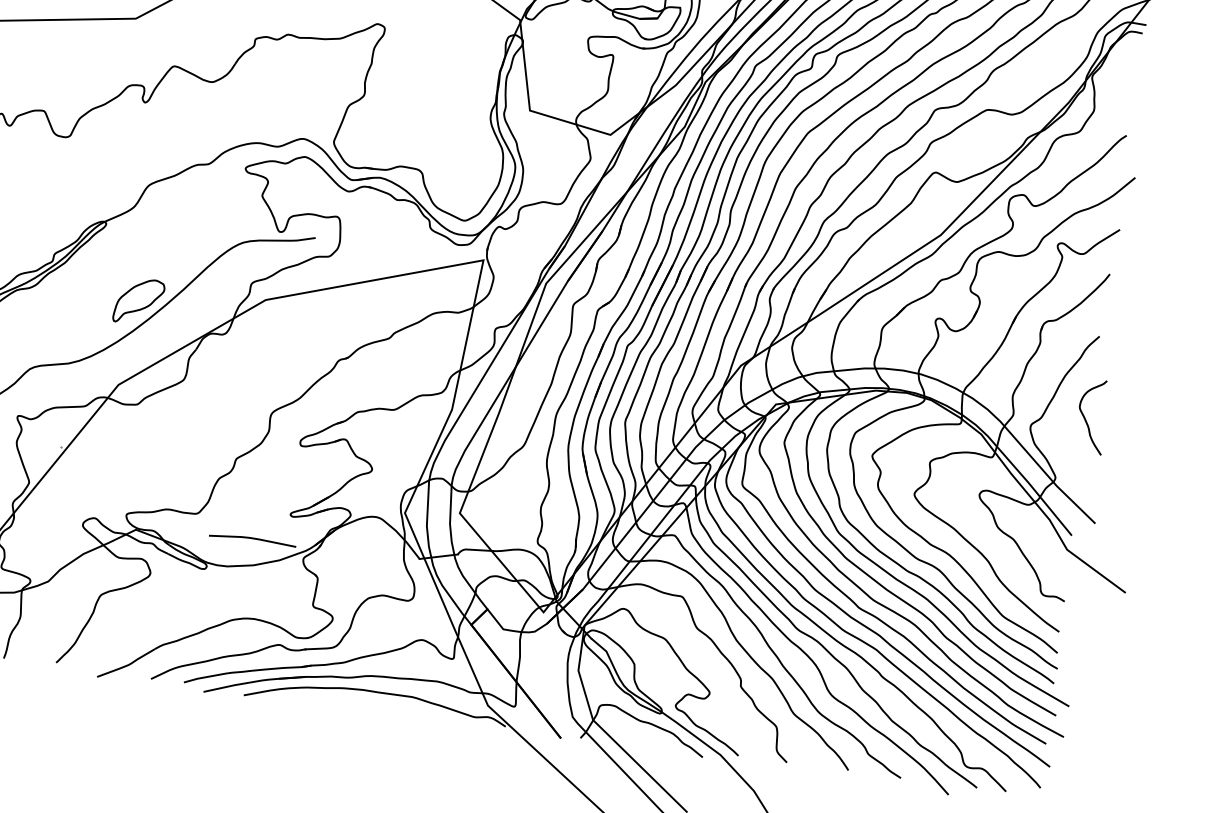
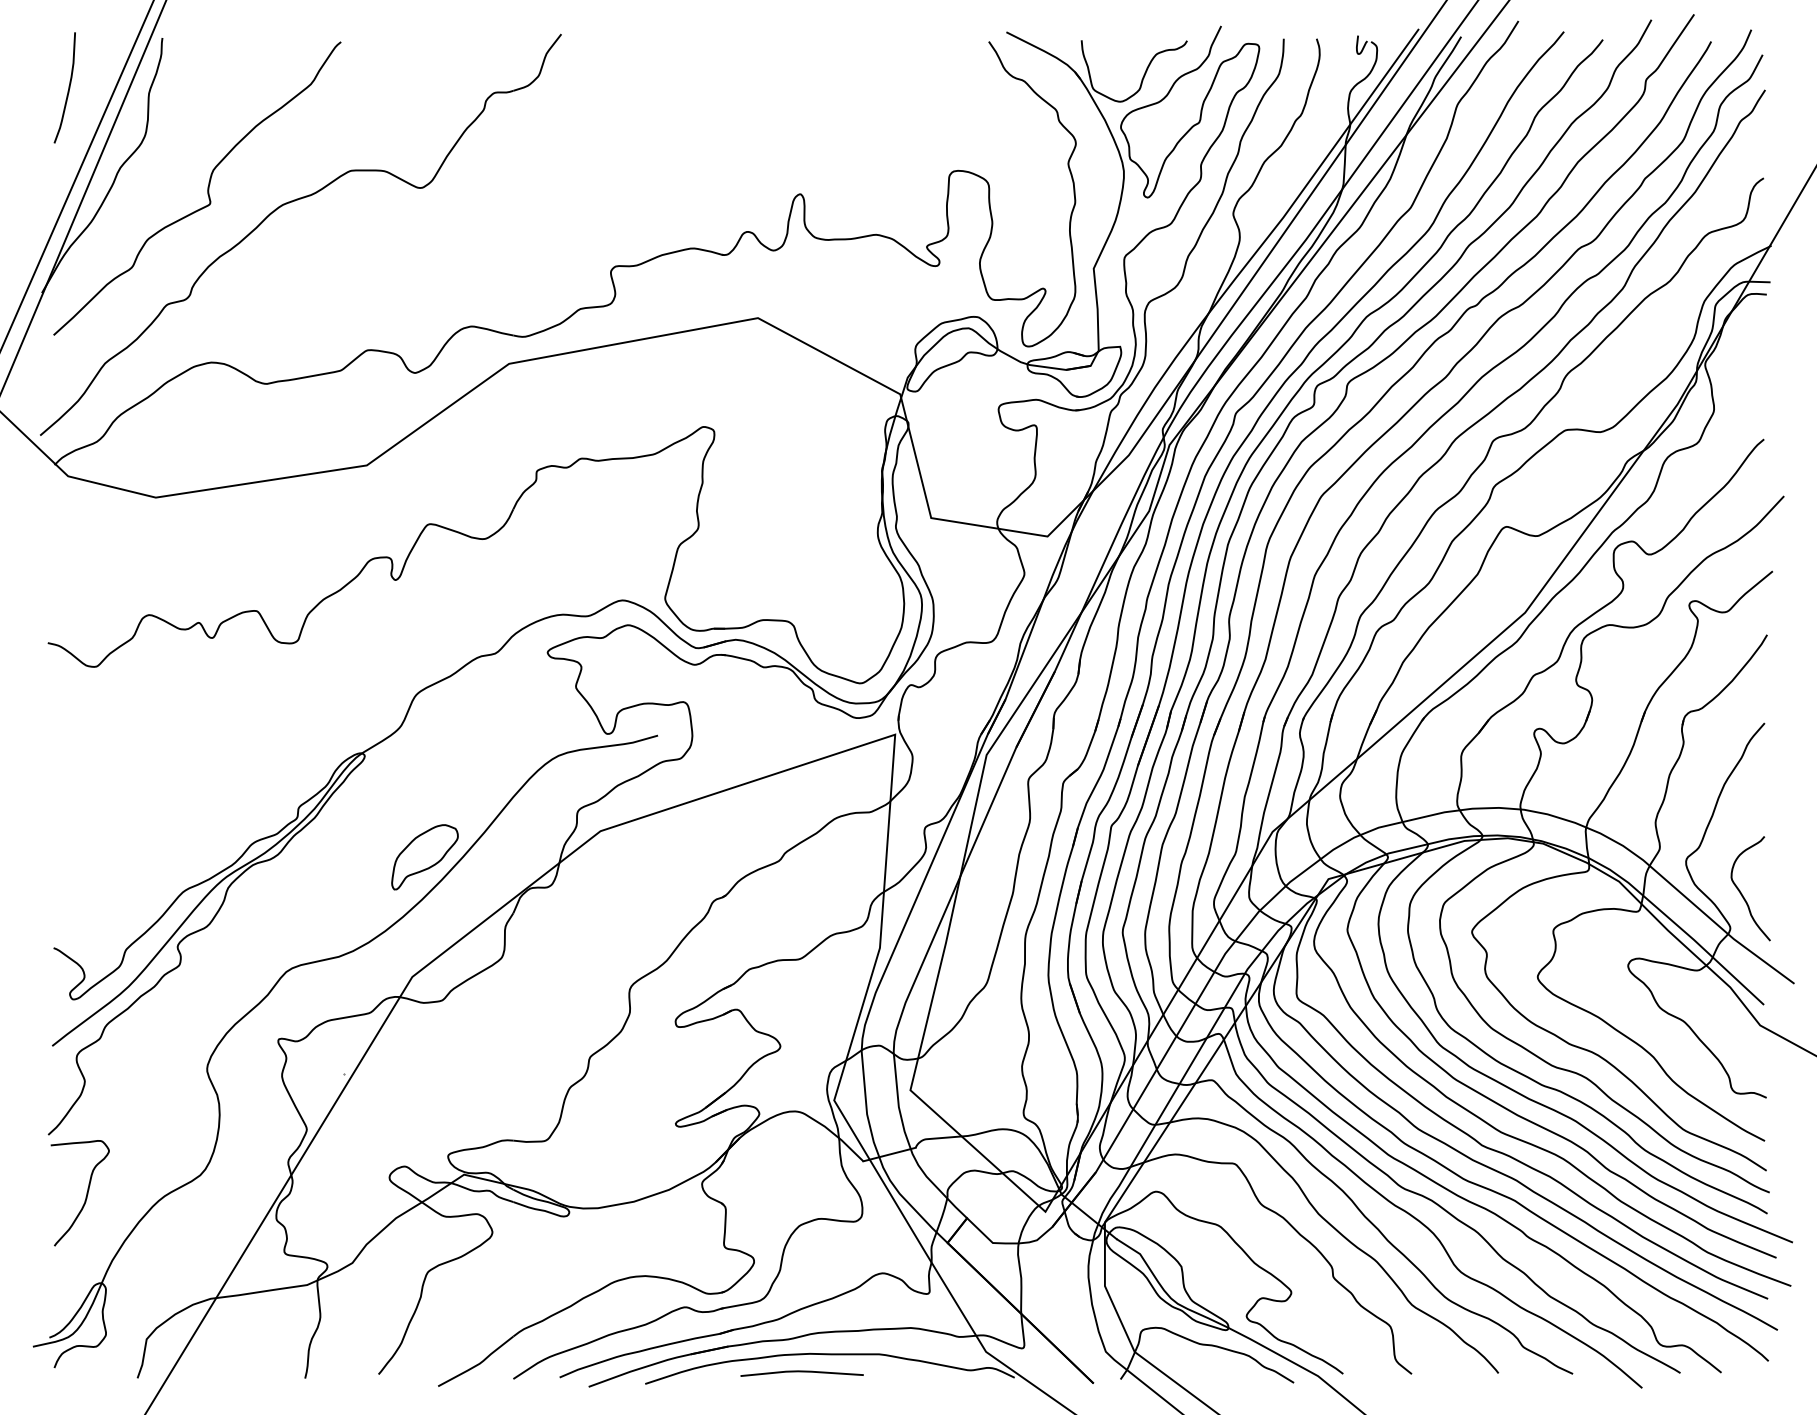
curve: (1085, 419) -> (1742, 893), moved
line: (252, 539) -> (801, 1372), moved

